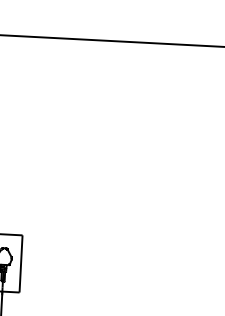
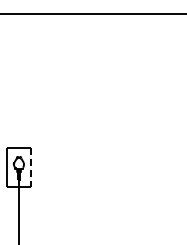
line: (20, 264) -> (30, 167), solid -> dashed

